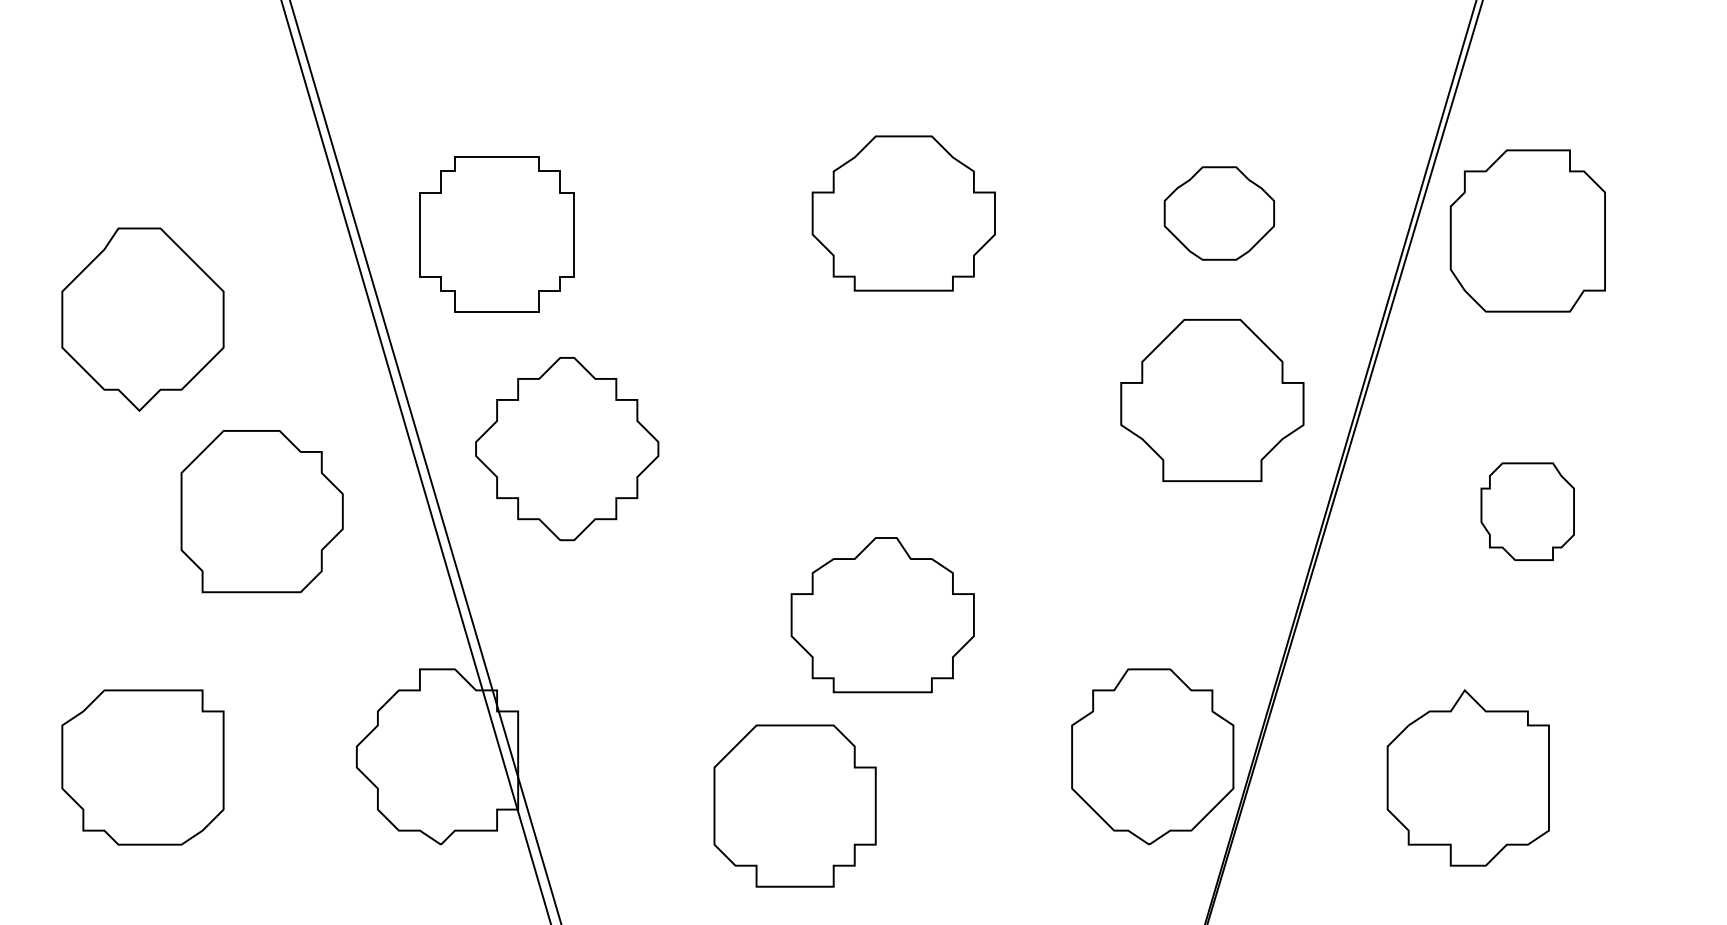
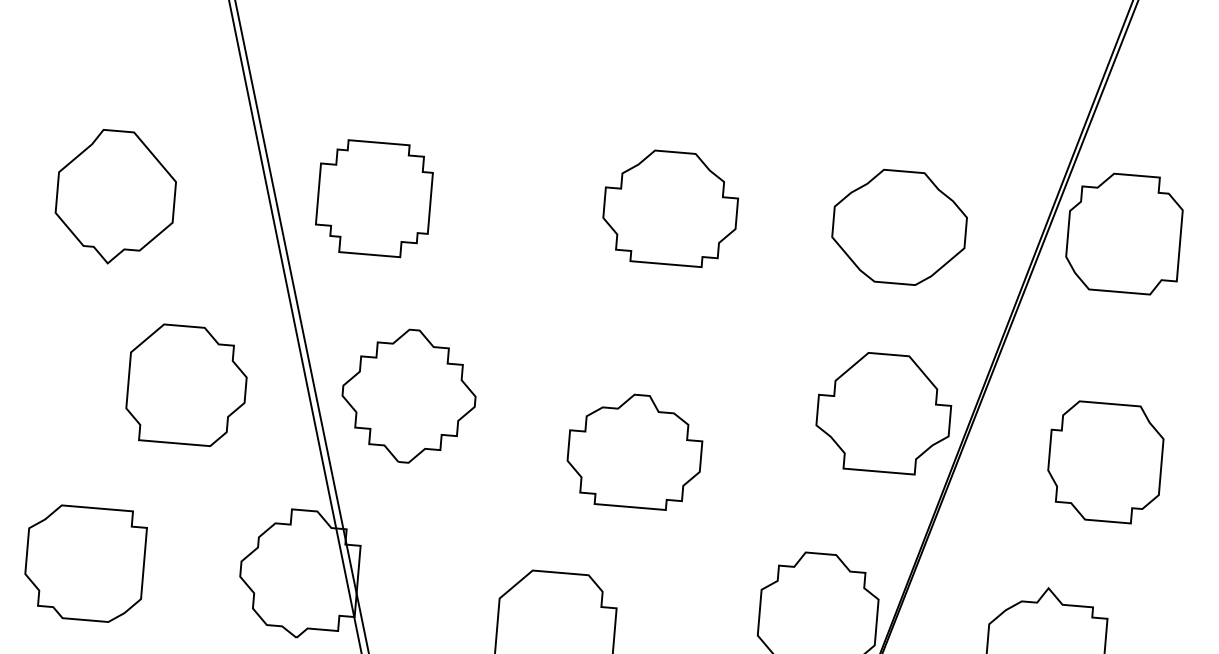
part: (1219, 213) -> (899, 227), size x1.67
part: (1527, 230) -> (1124, 233), moved
part: (142, 319) -> (115, 197), moved
part: (1212, 400) -> (884, 413), moved
part: (567, 449) -> (409, 396), moved
part: (1527, 511) -> (1104, 462), size x1.67
part: (882, 615) -> (634, 451), moved

